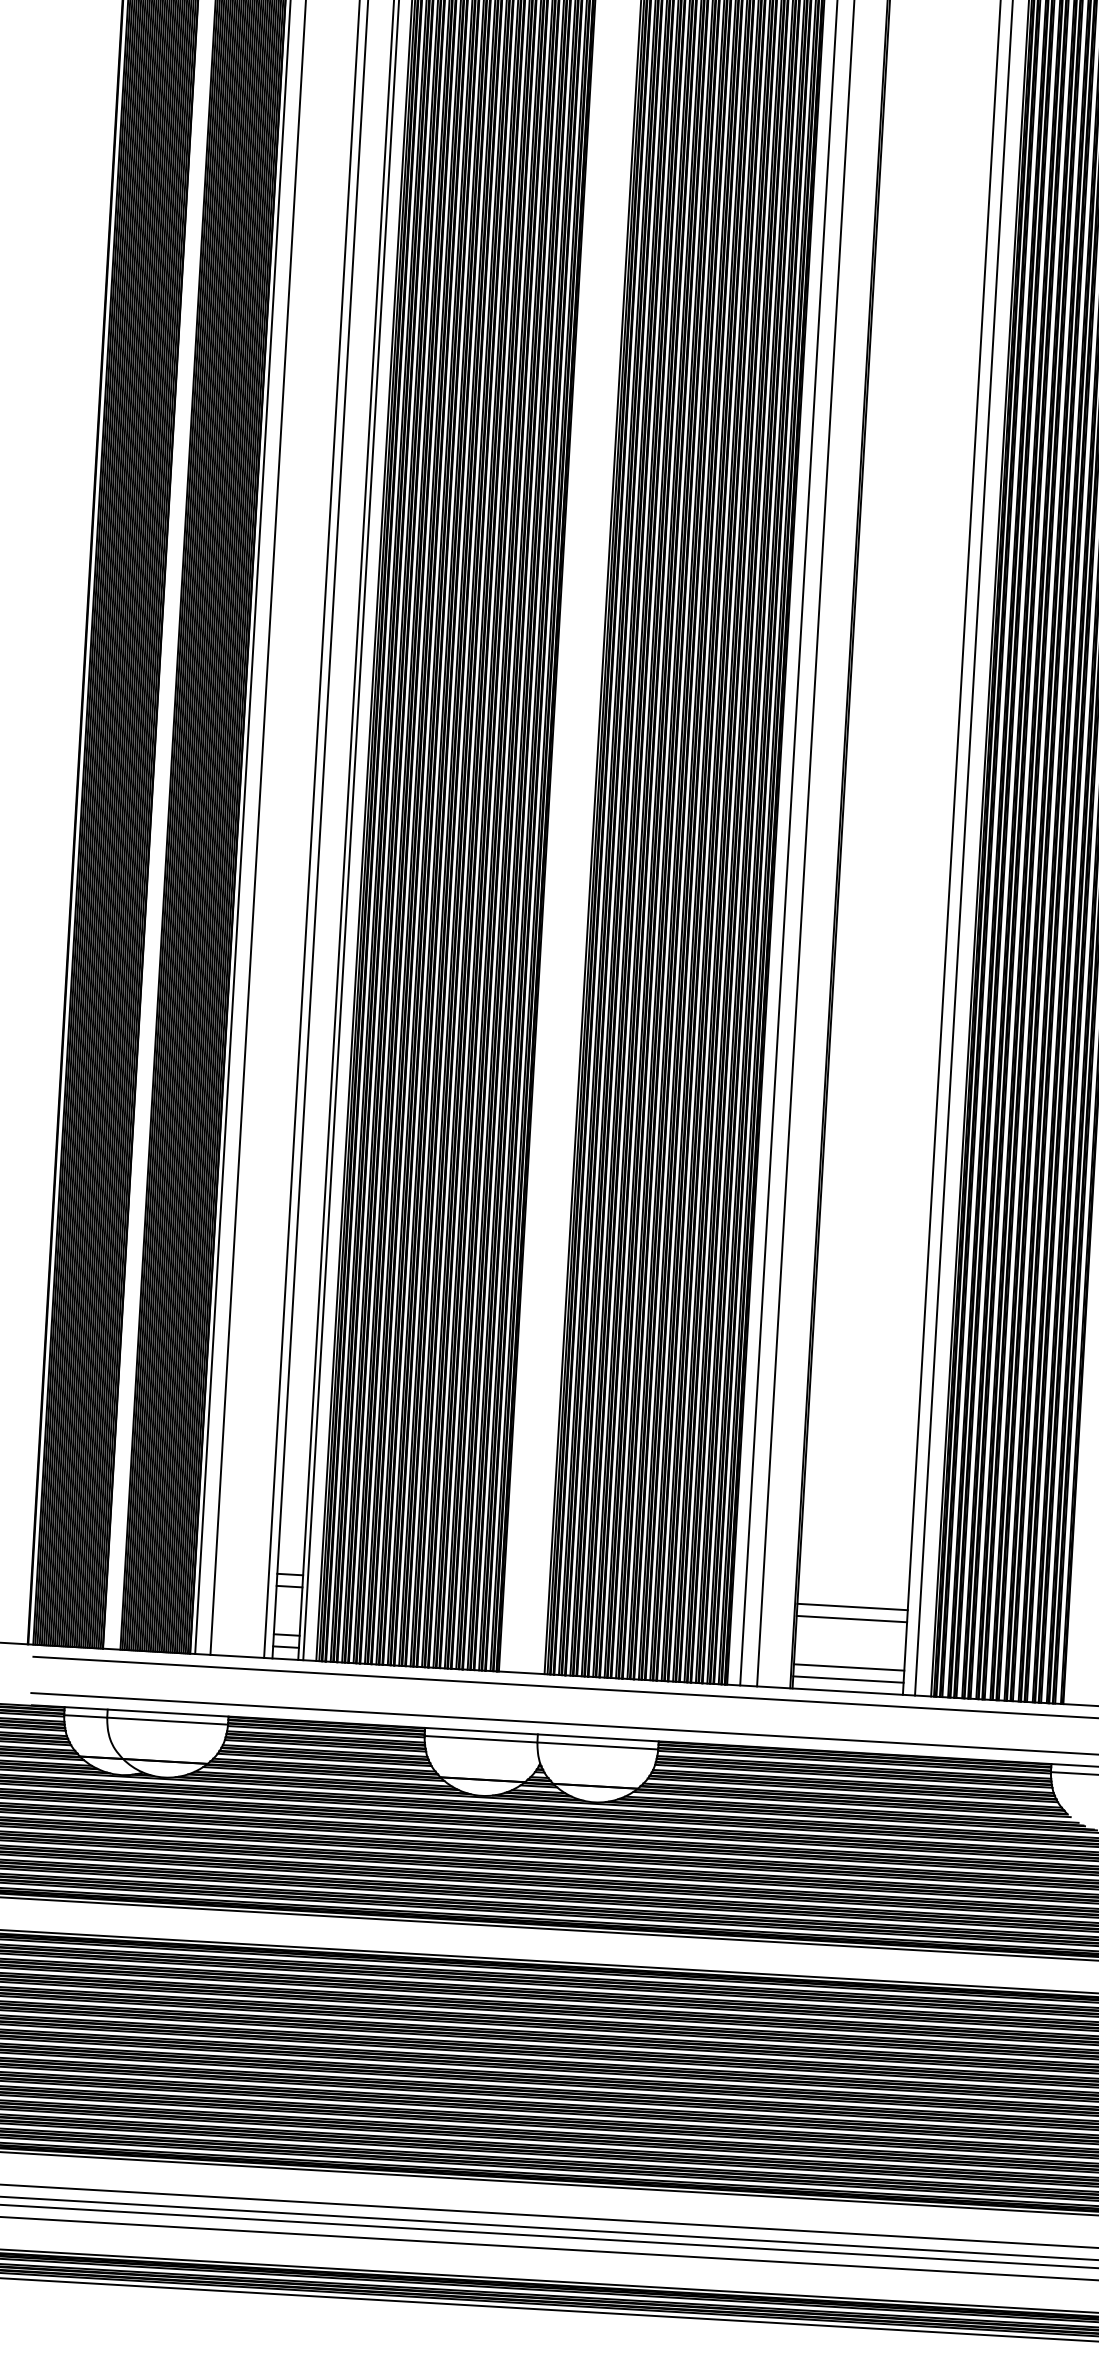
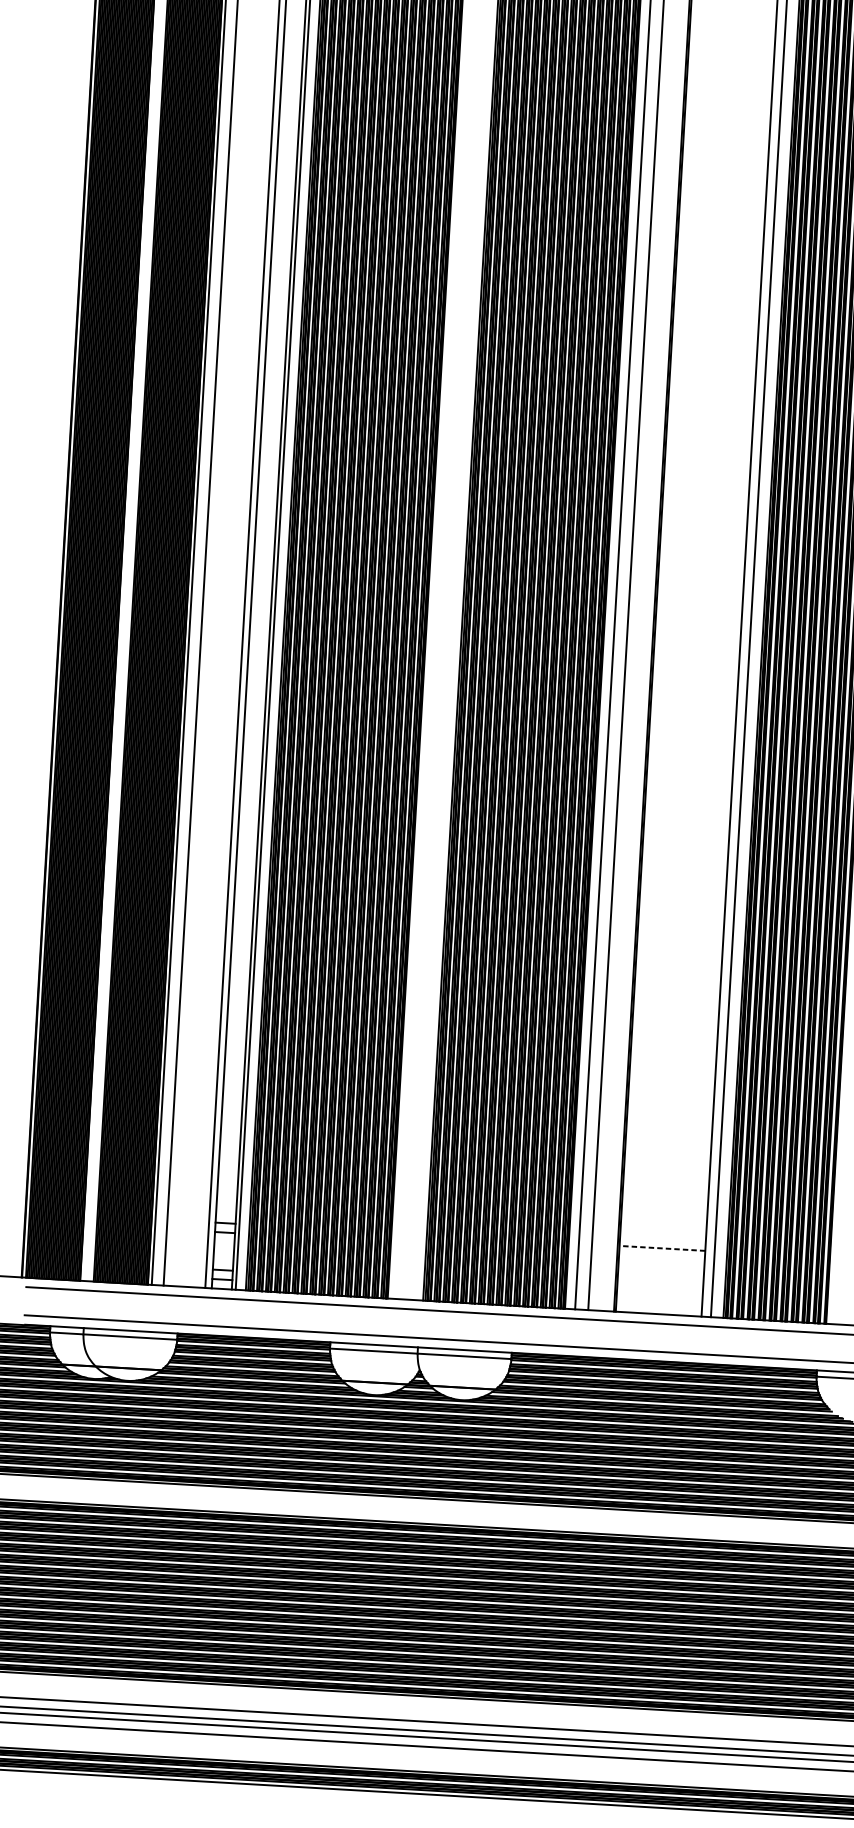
line: (852, 1606) -> (662, 1248), solid -> dashed
line: (851, 1618) -> (661, 1257), removed
line: (848, 1667) -> (659, 1295), removed
line: (848, 1679) -> (659, 1304), removed

